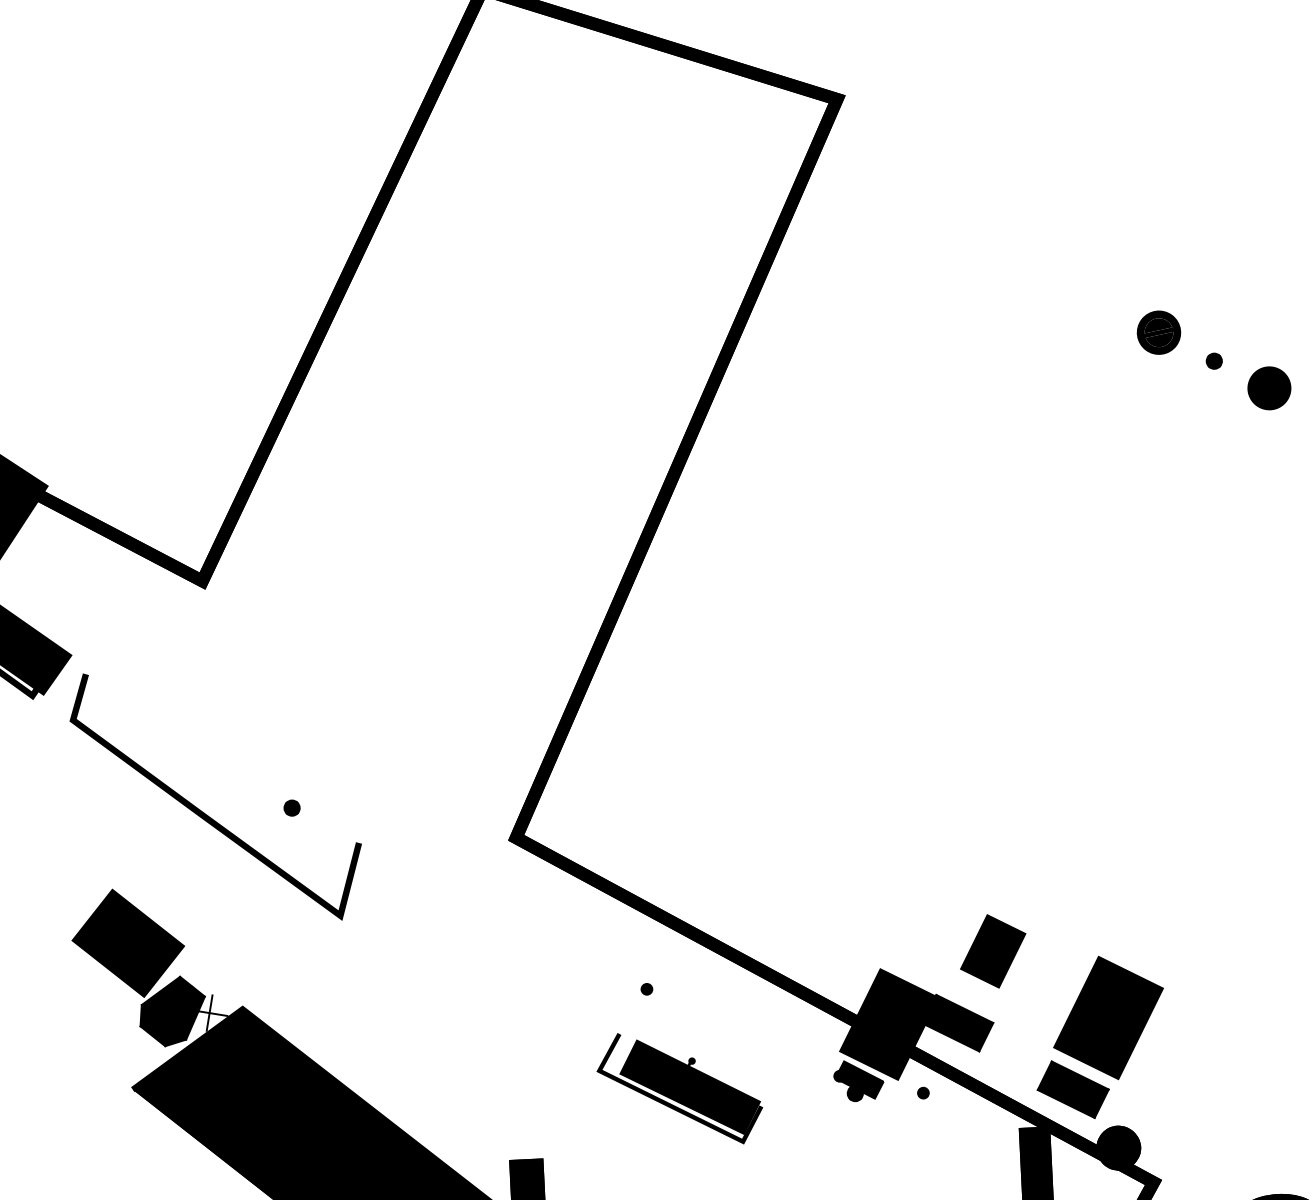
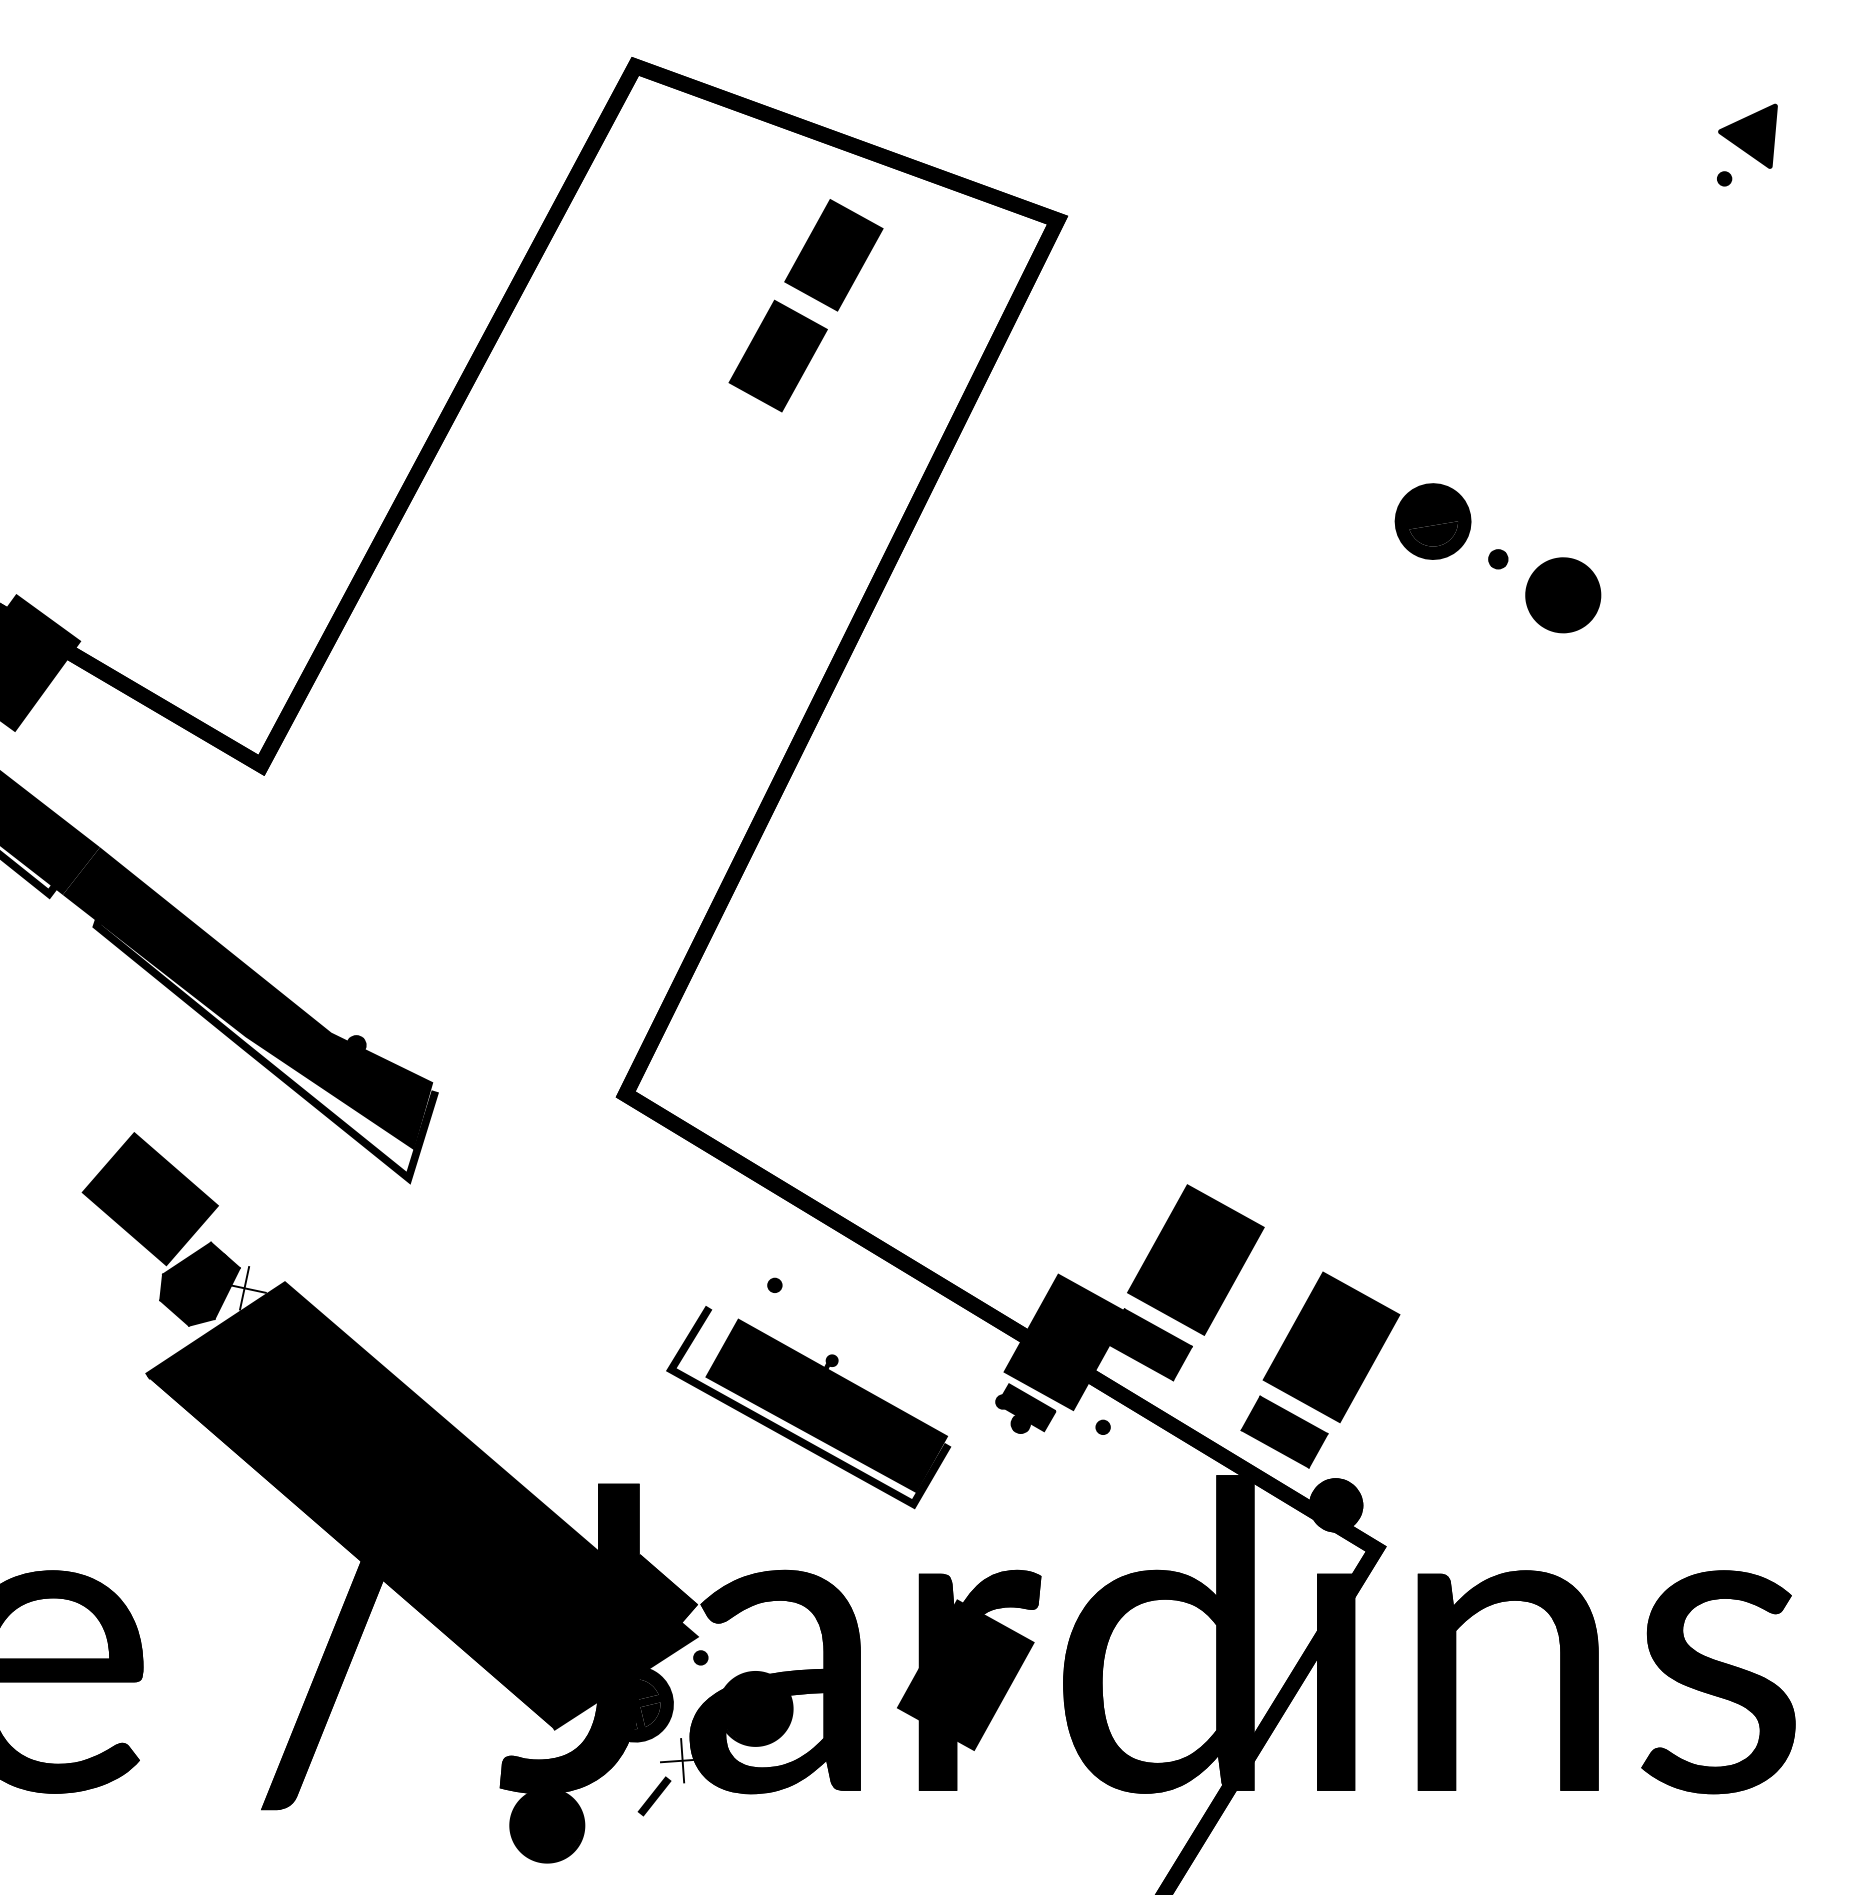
fill: (653, 136) -> (833, 254), added
fill: (612, 222) -> (778, 355), added
part: (1158, 332) -> (1432, 521), size x1.43
part: (1269, 388) -> (1563, 595), size x1.43
fill: (200, 773) -> (247, 998), added
part: (992, 950) -> (1195, 1259), size x1.67
part: (679, 1088) -> (808, 1407), size x1.43

